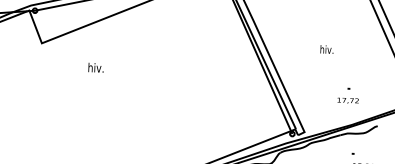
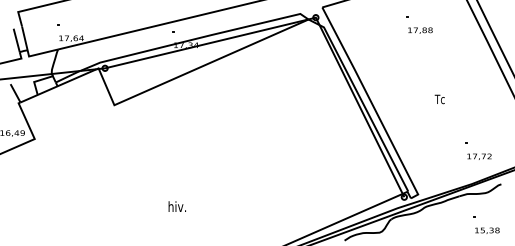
text: (326, 49) -> (439, 99), hiv. -> Tc
text: (95, 67) -> (176, 206), moved
text: (348, 100) -> (479, 156), moved

